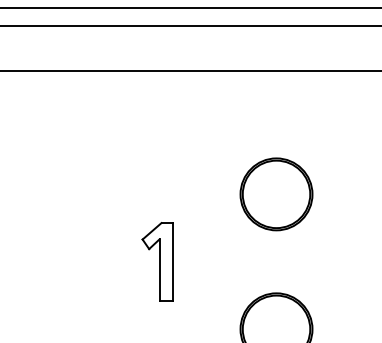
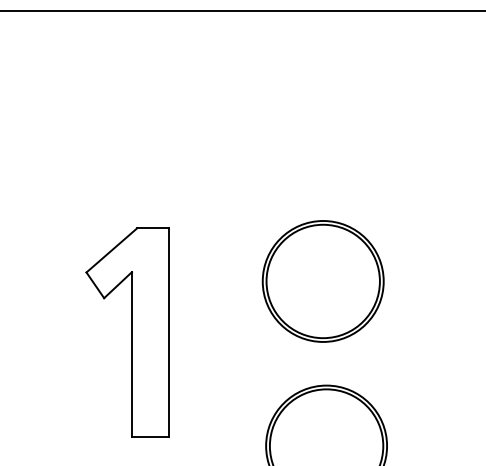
part: (276, 194) -> (323, 281), moved
part: (157, 261) -> (126, 332), size x1.6

